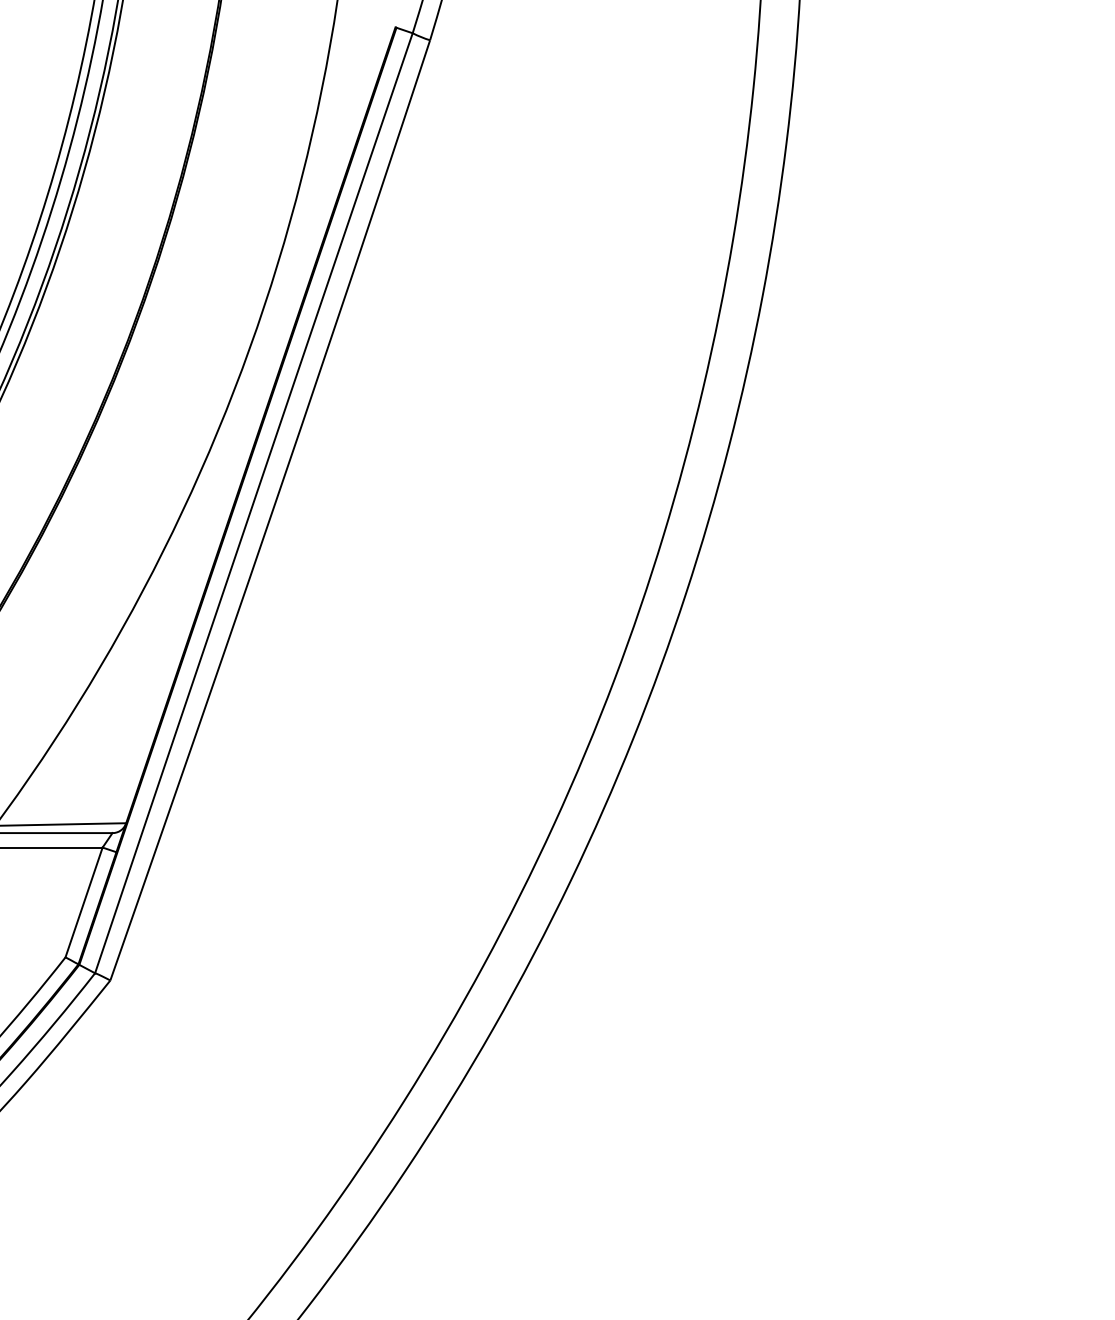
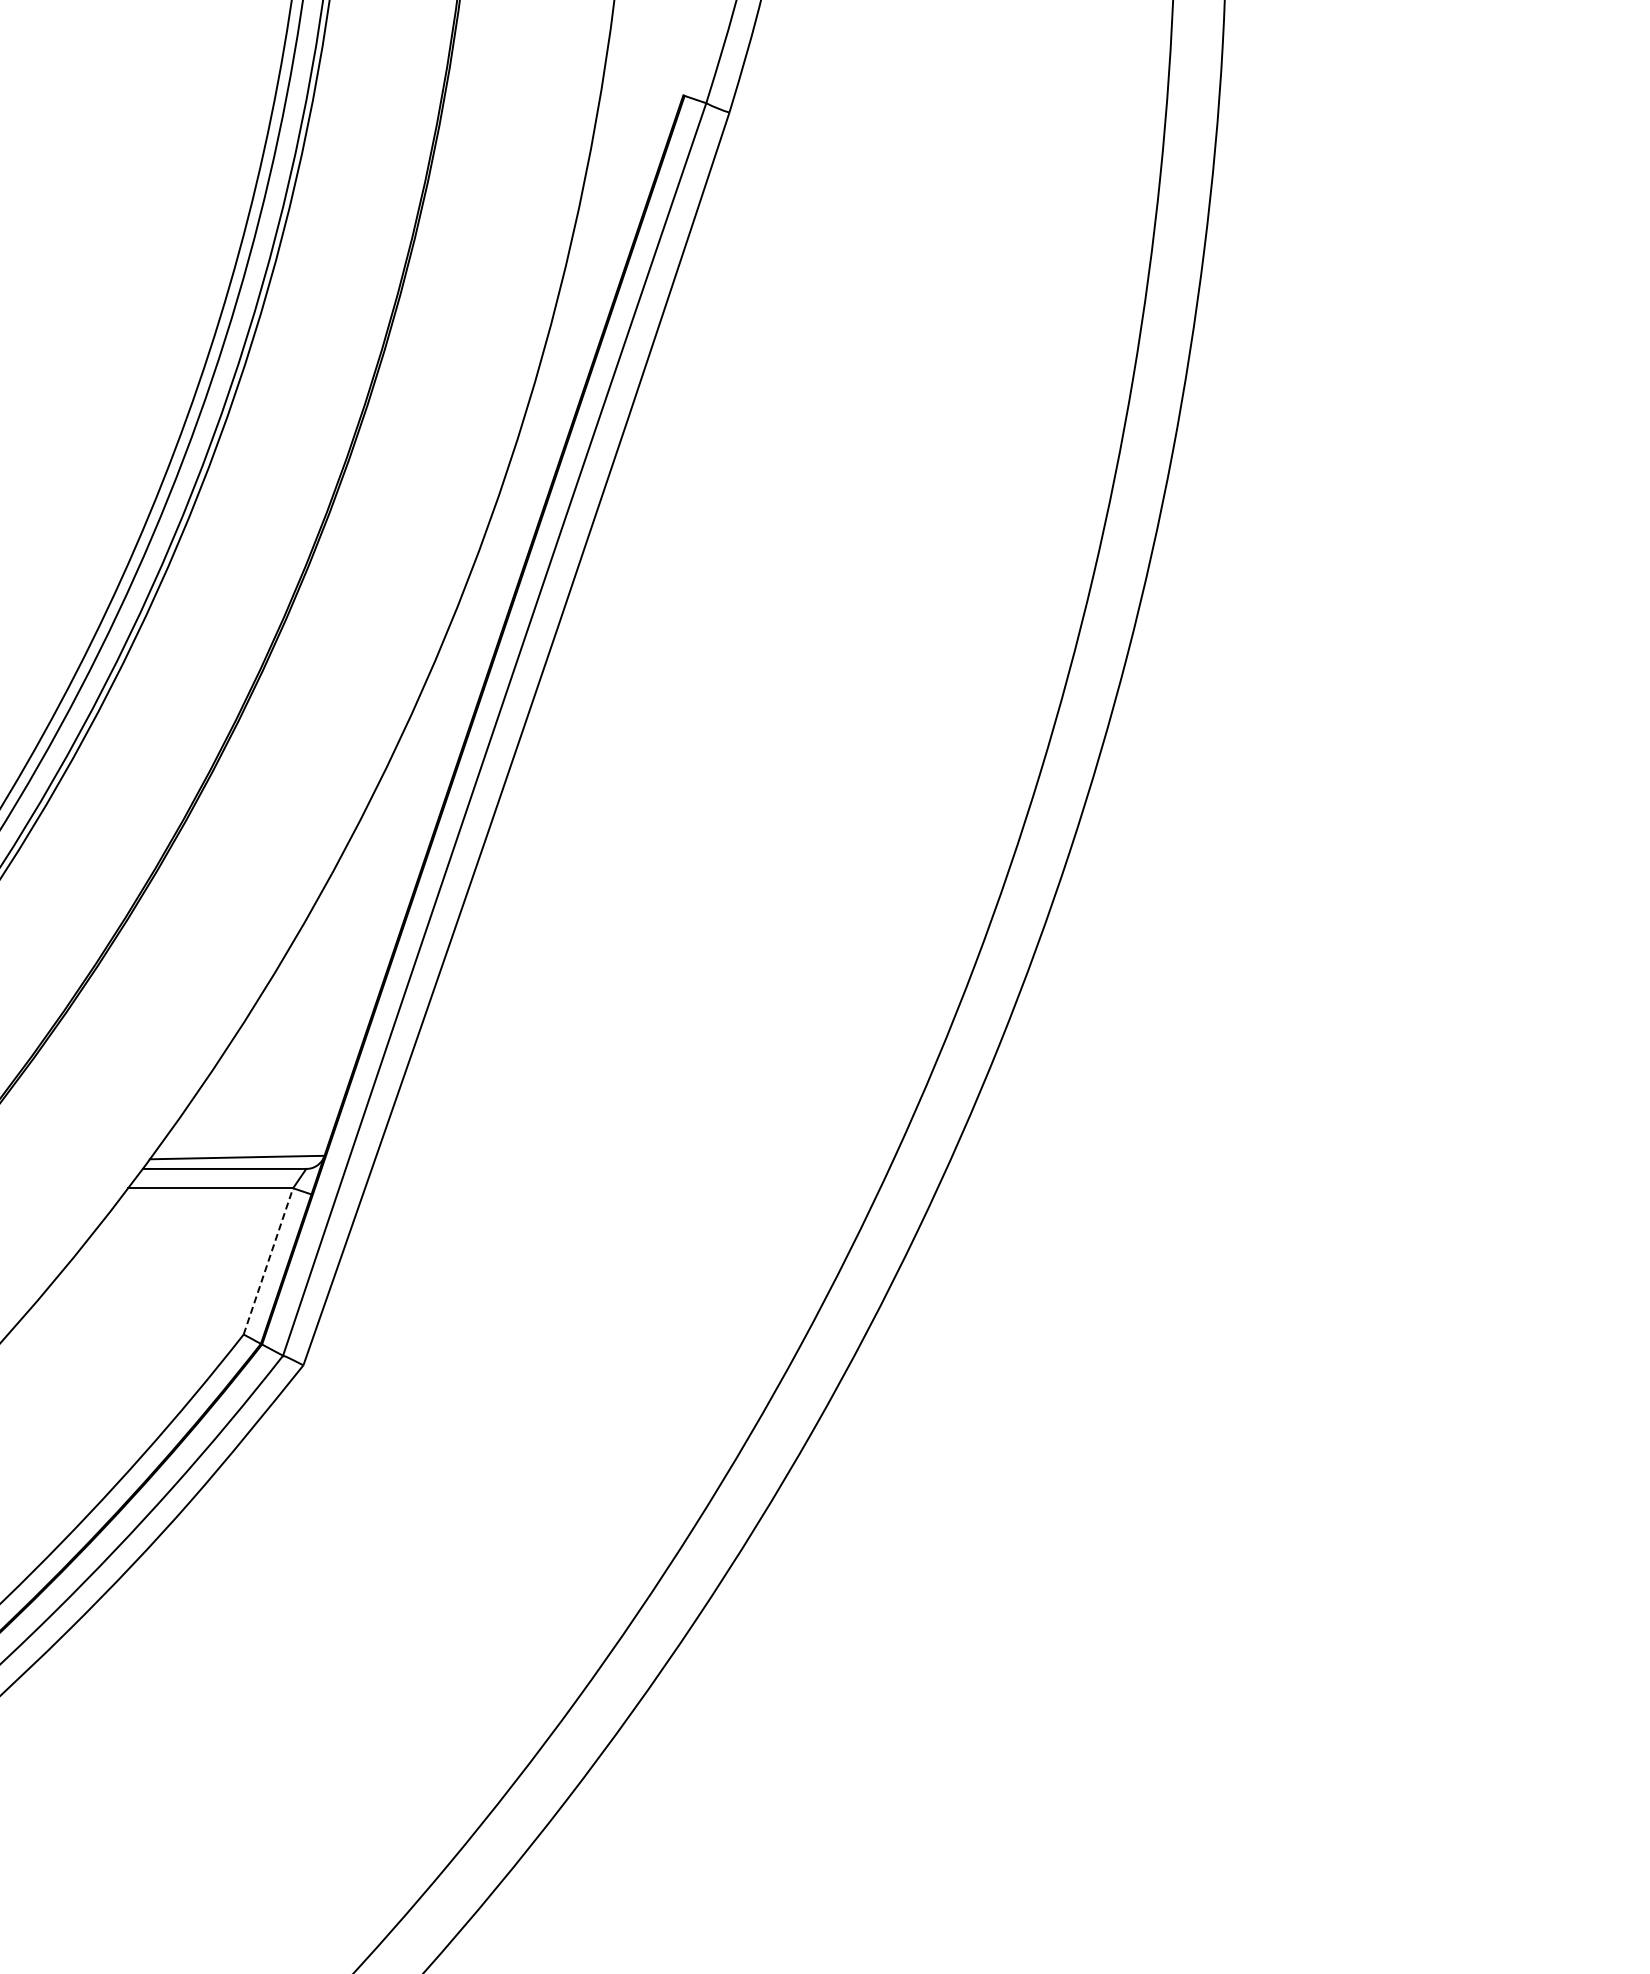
line: (84, 901) -> (268, 1260), solid -> dashed

